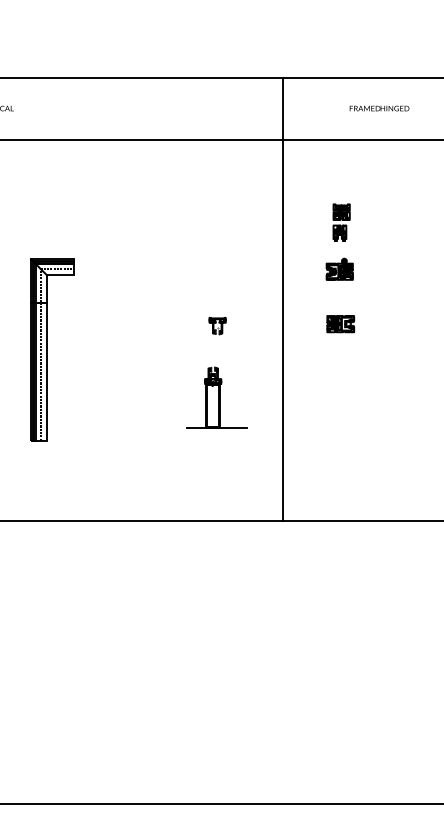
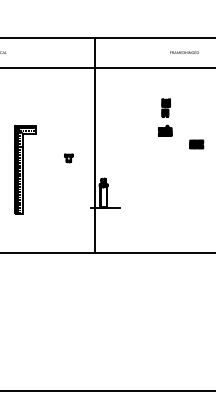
line: (282, 297) -> (94, 144), moved
part: (340, 324) -> (196, 144), moved
part: (216, 326) -> (68, 158), moved

